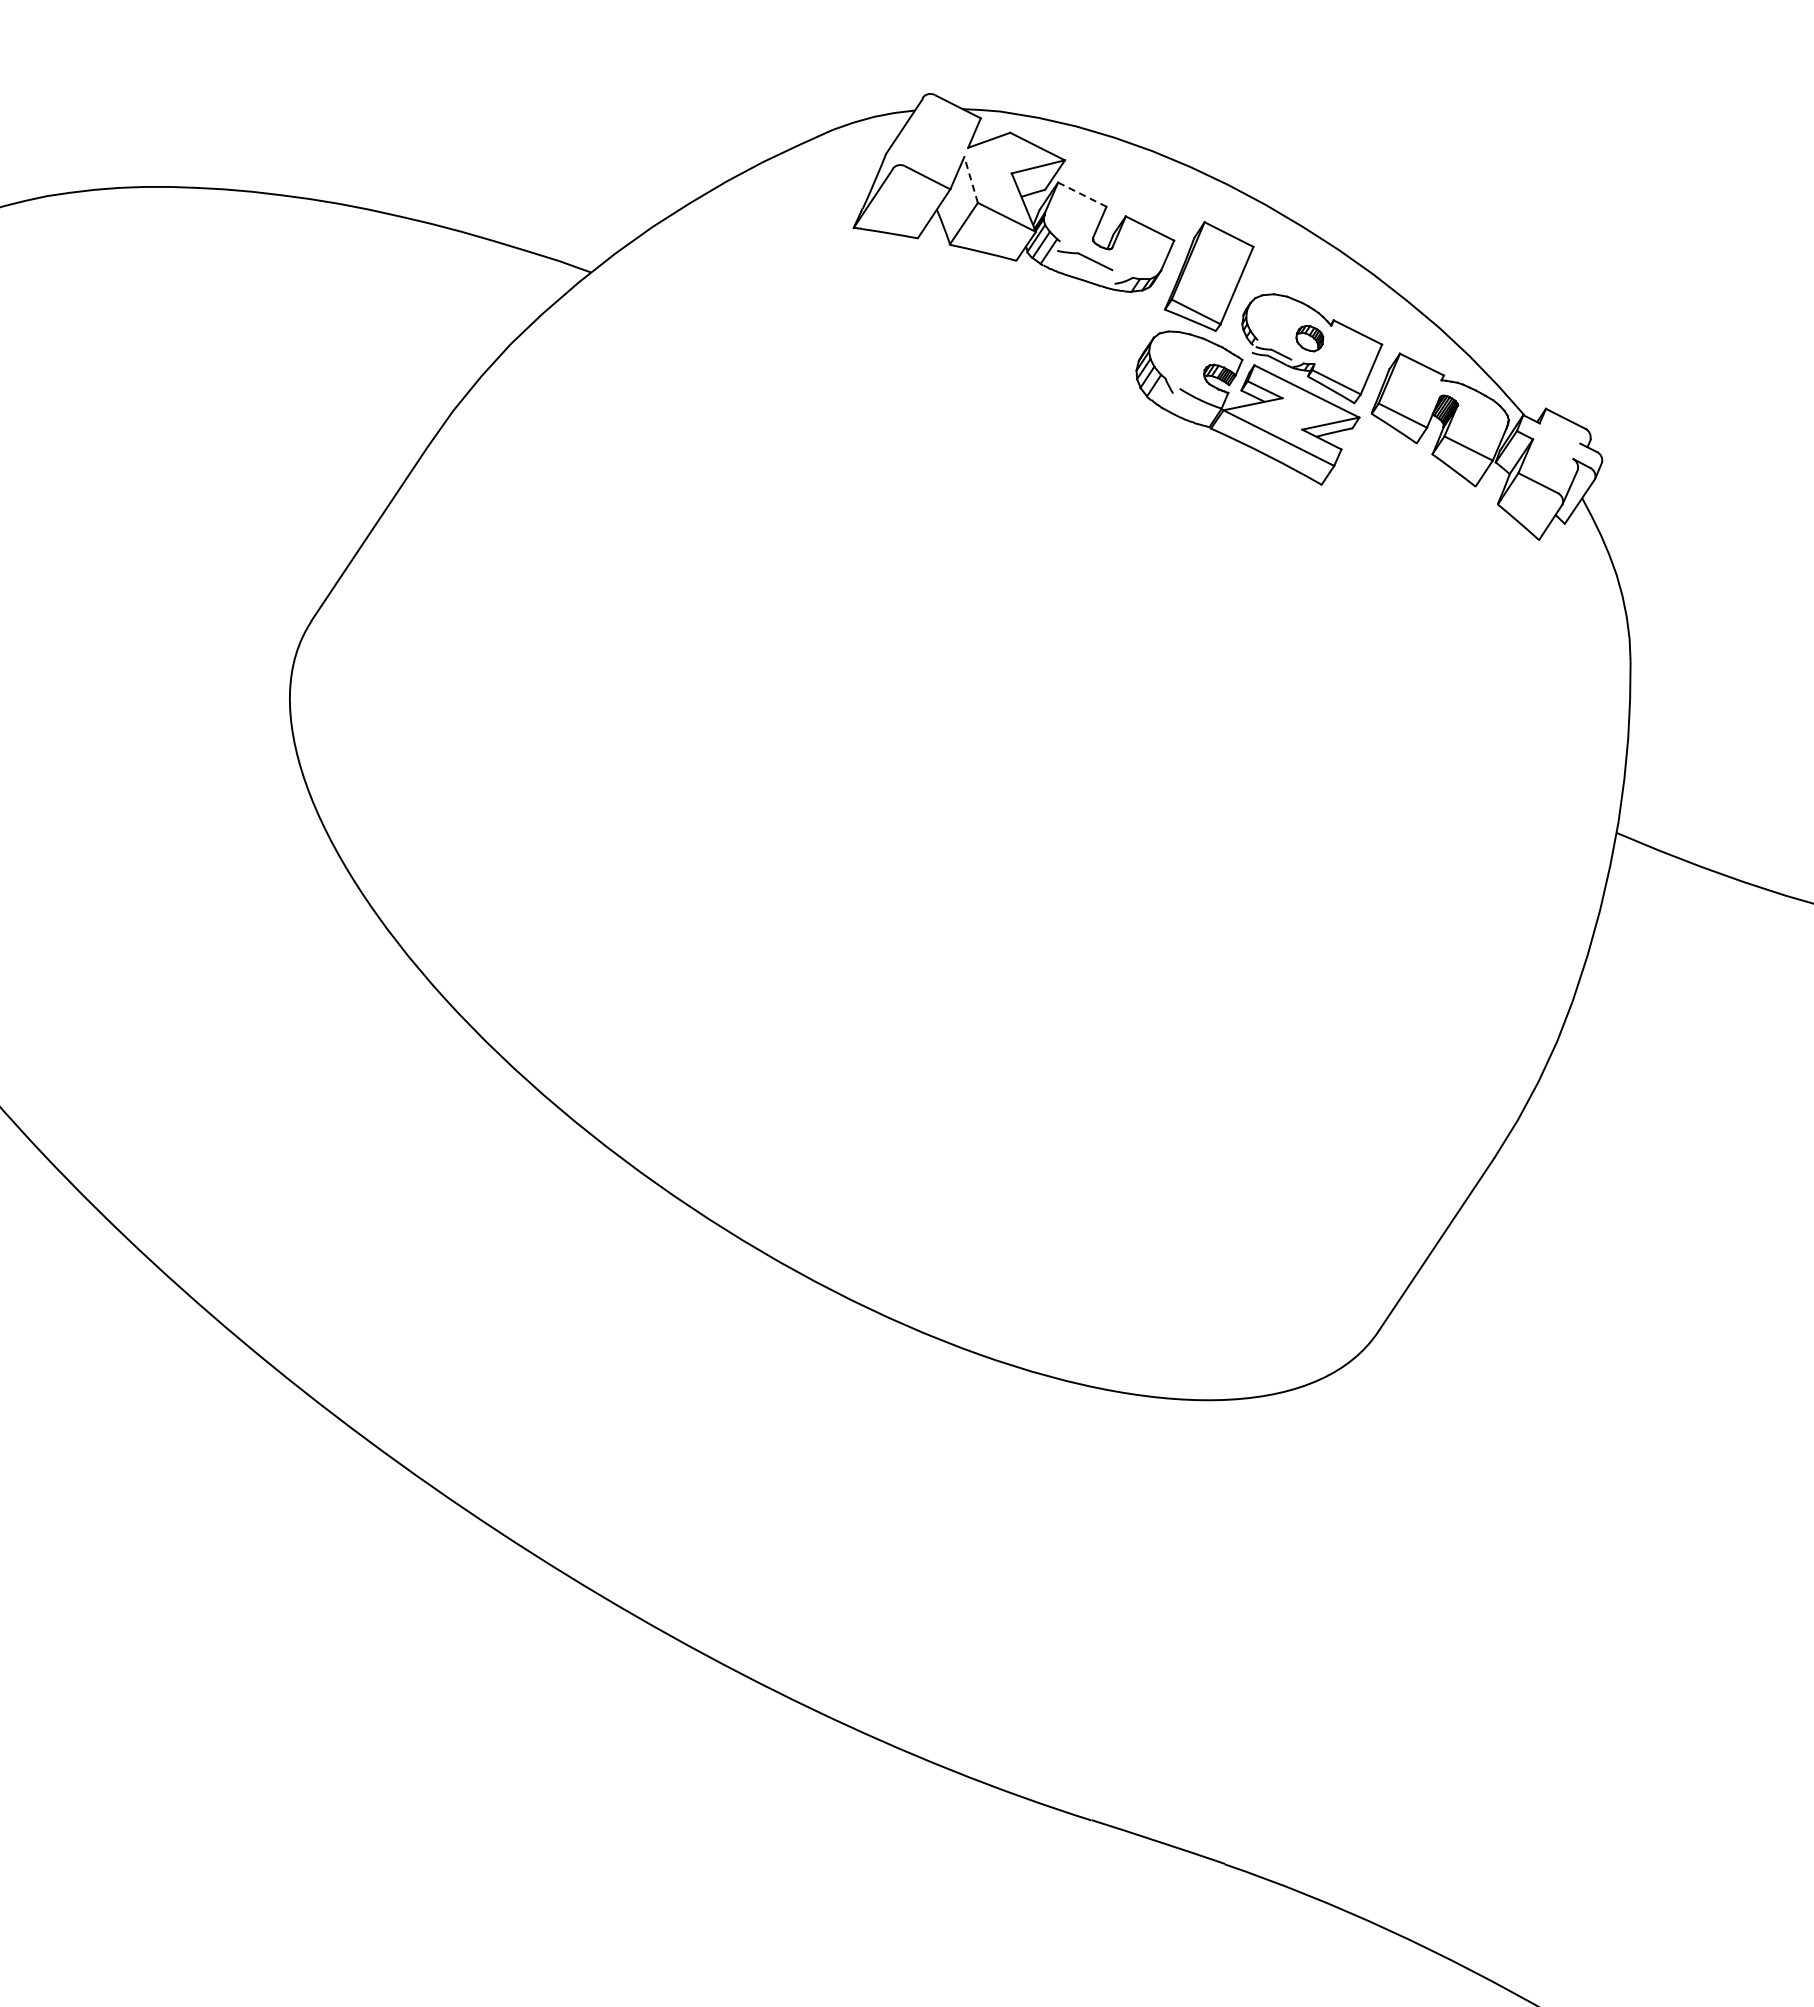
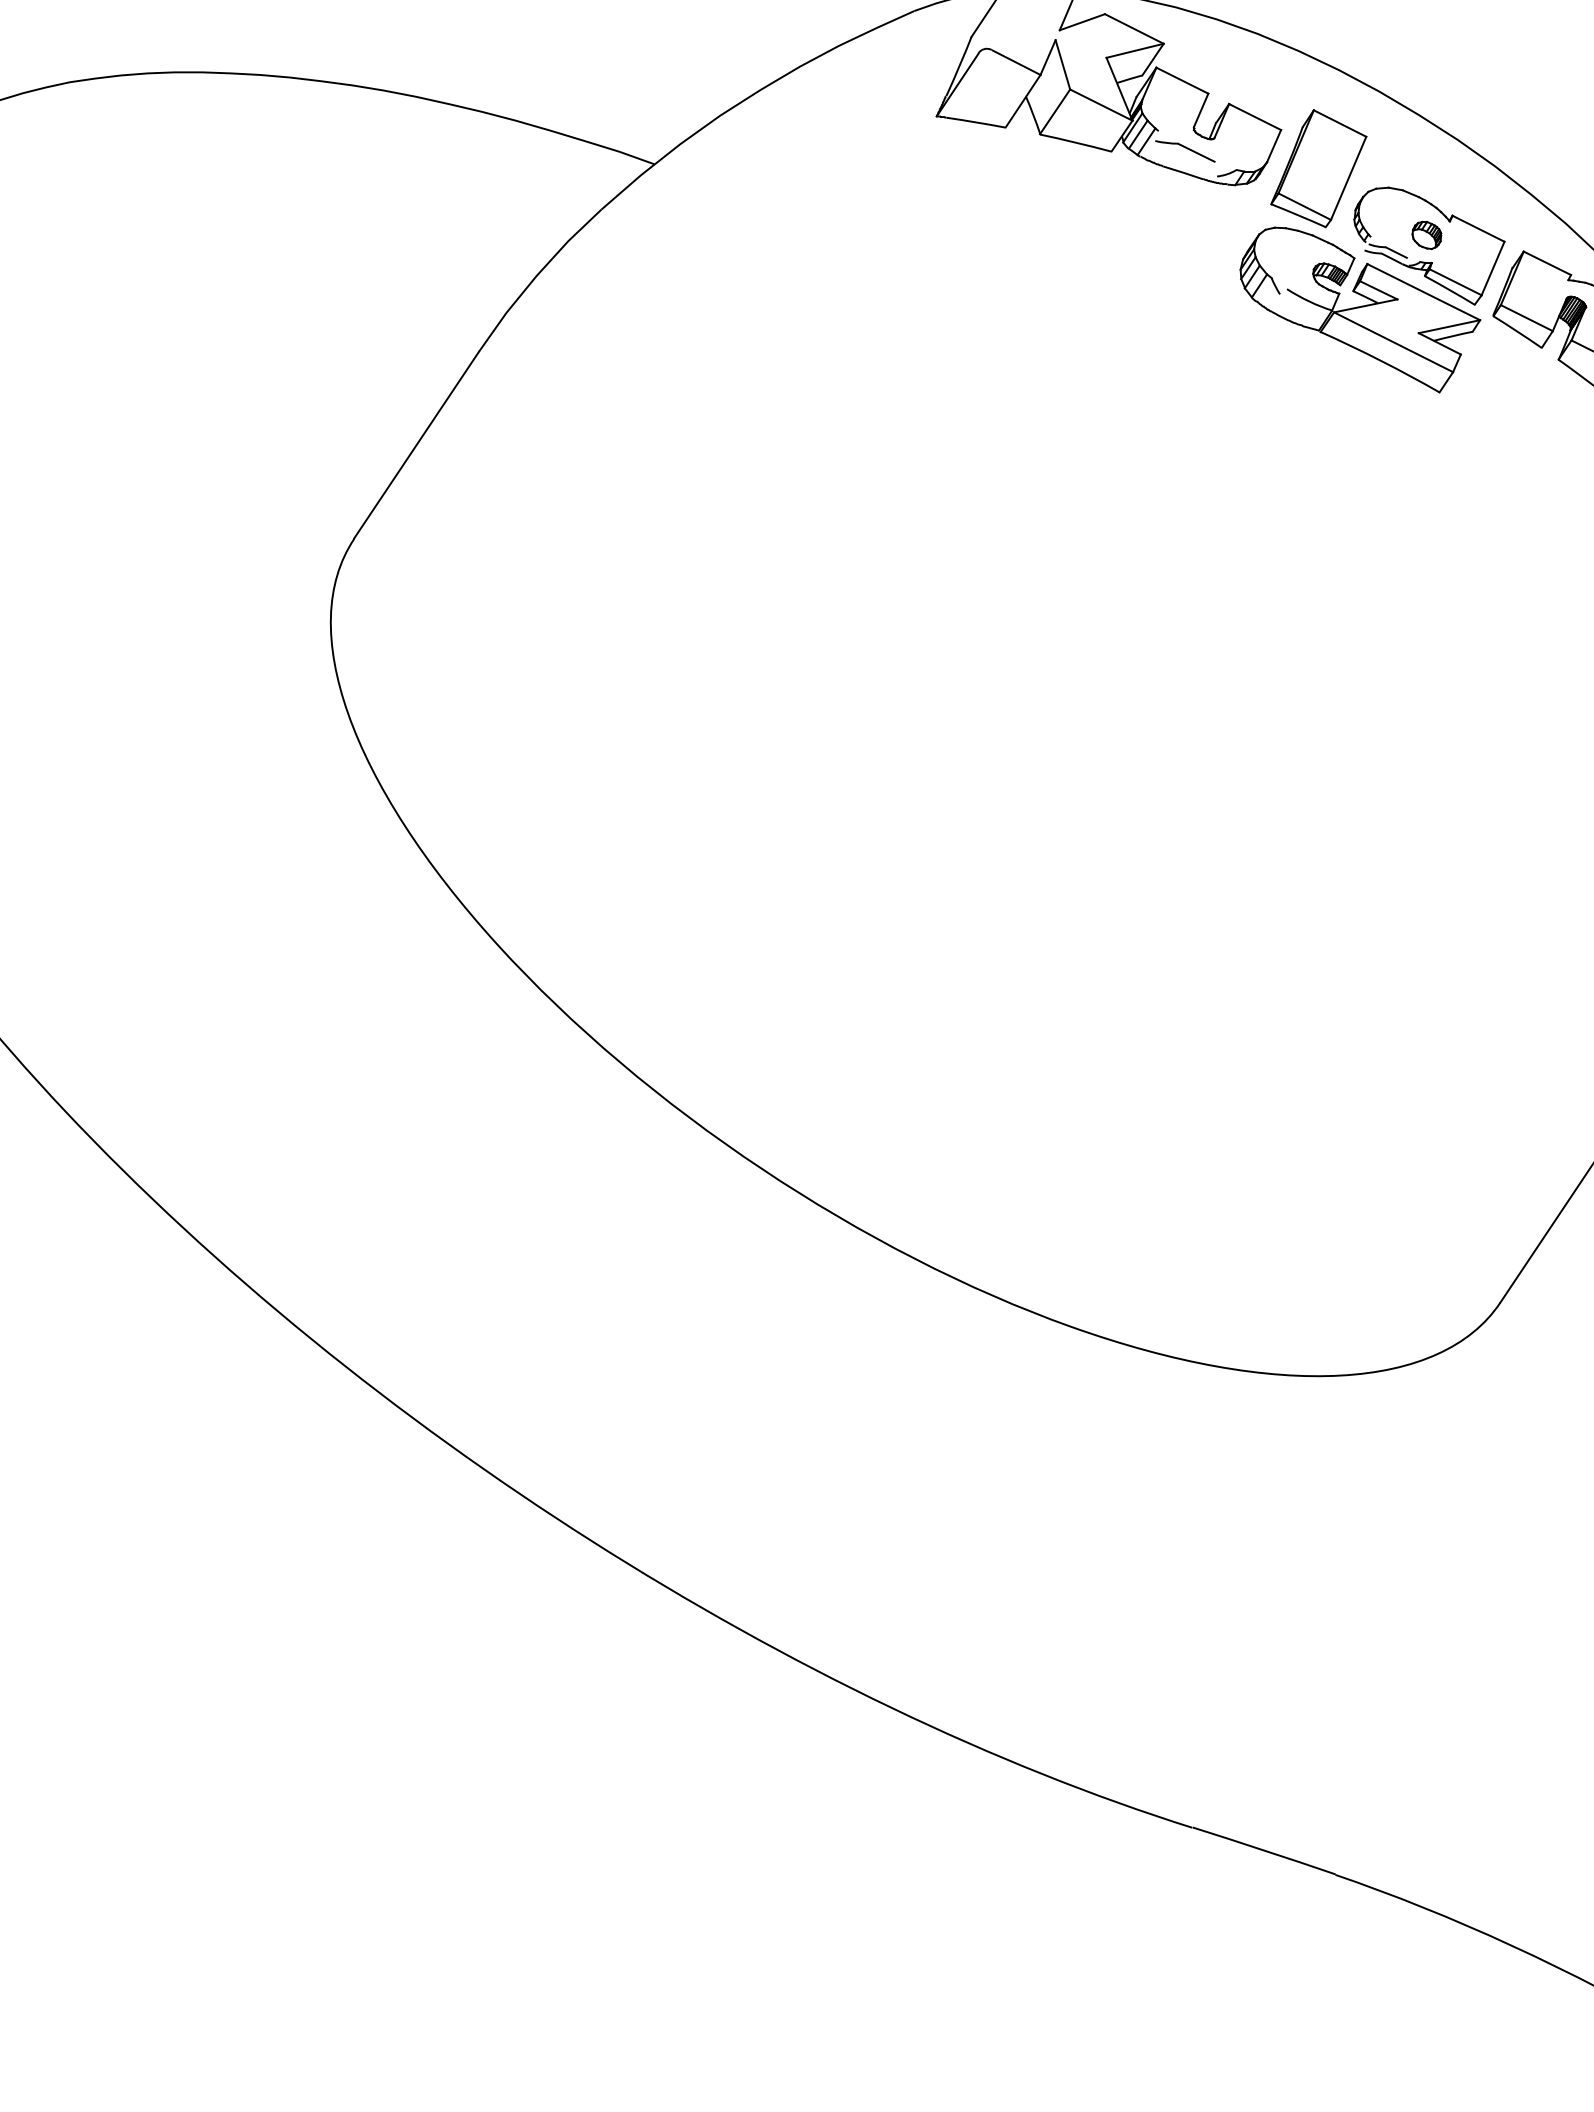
line: (971, 179) -> (1063, 64), dashed -> solid
line: (1082, 194) -> (1182, 80), dashed -> solid

